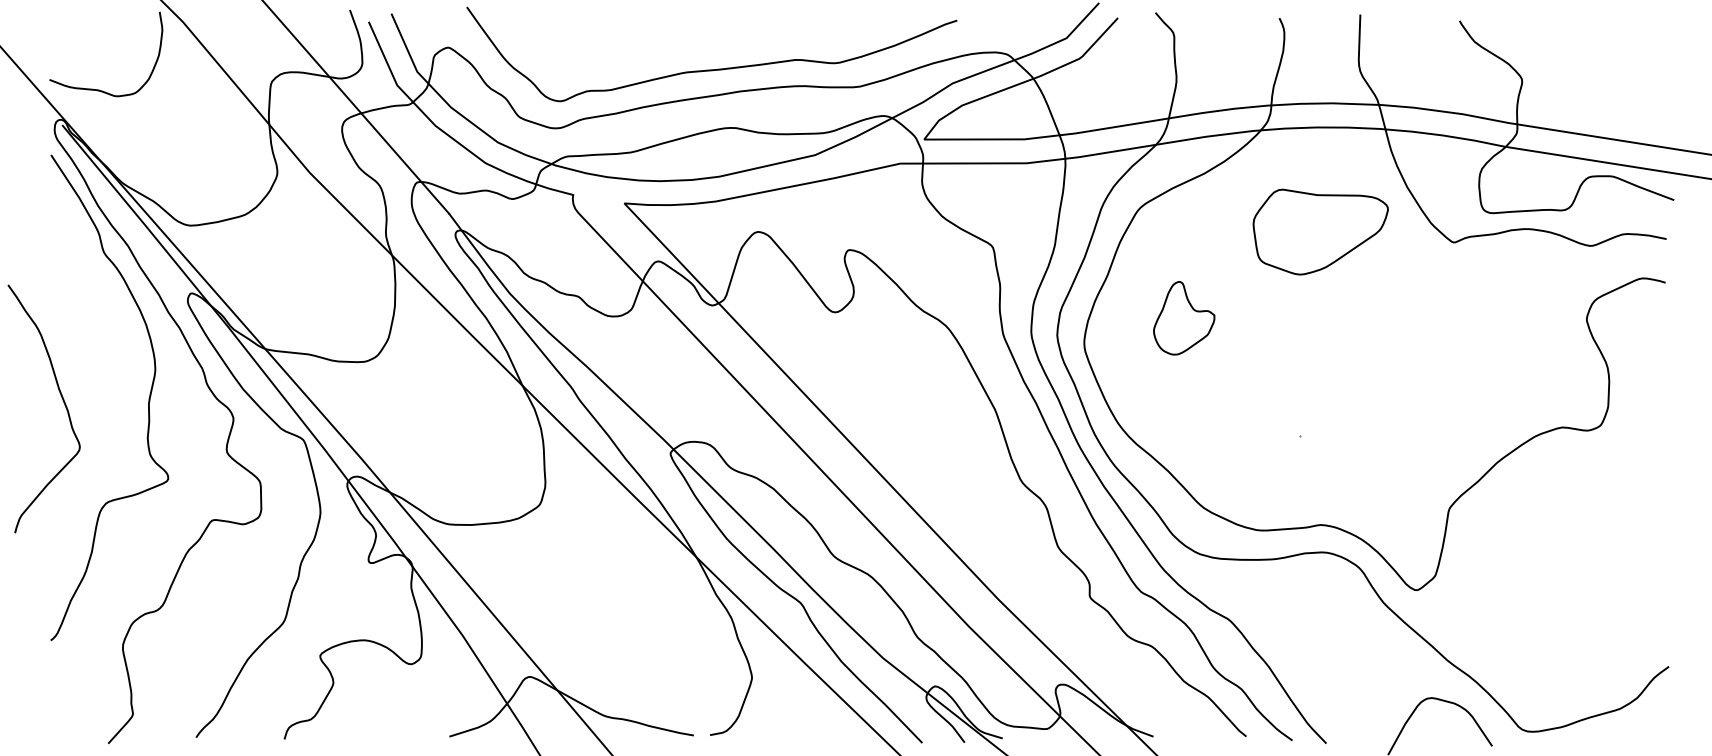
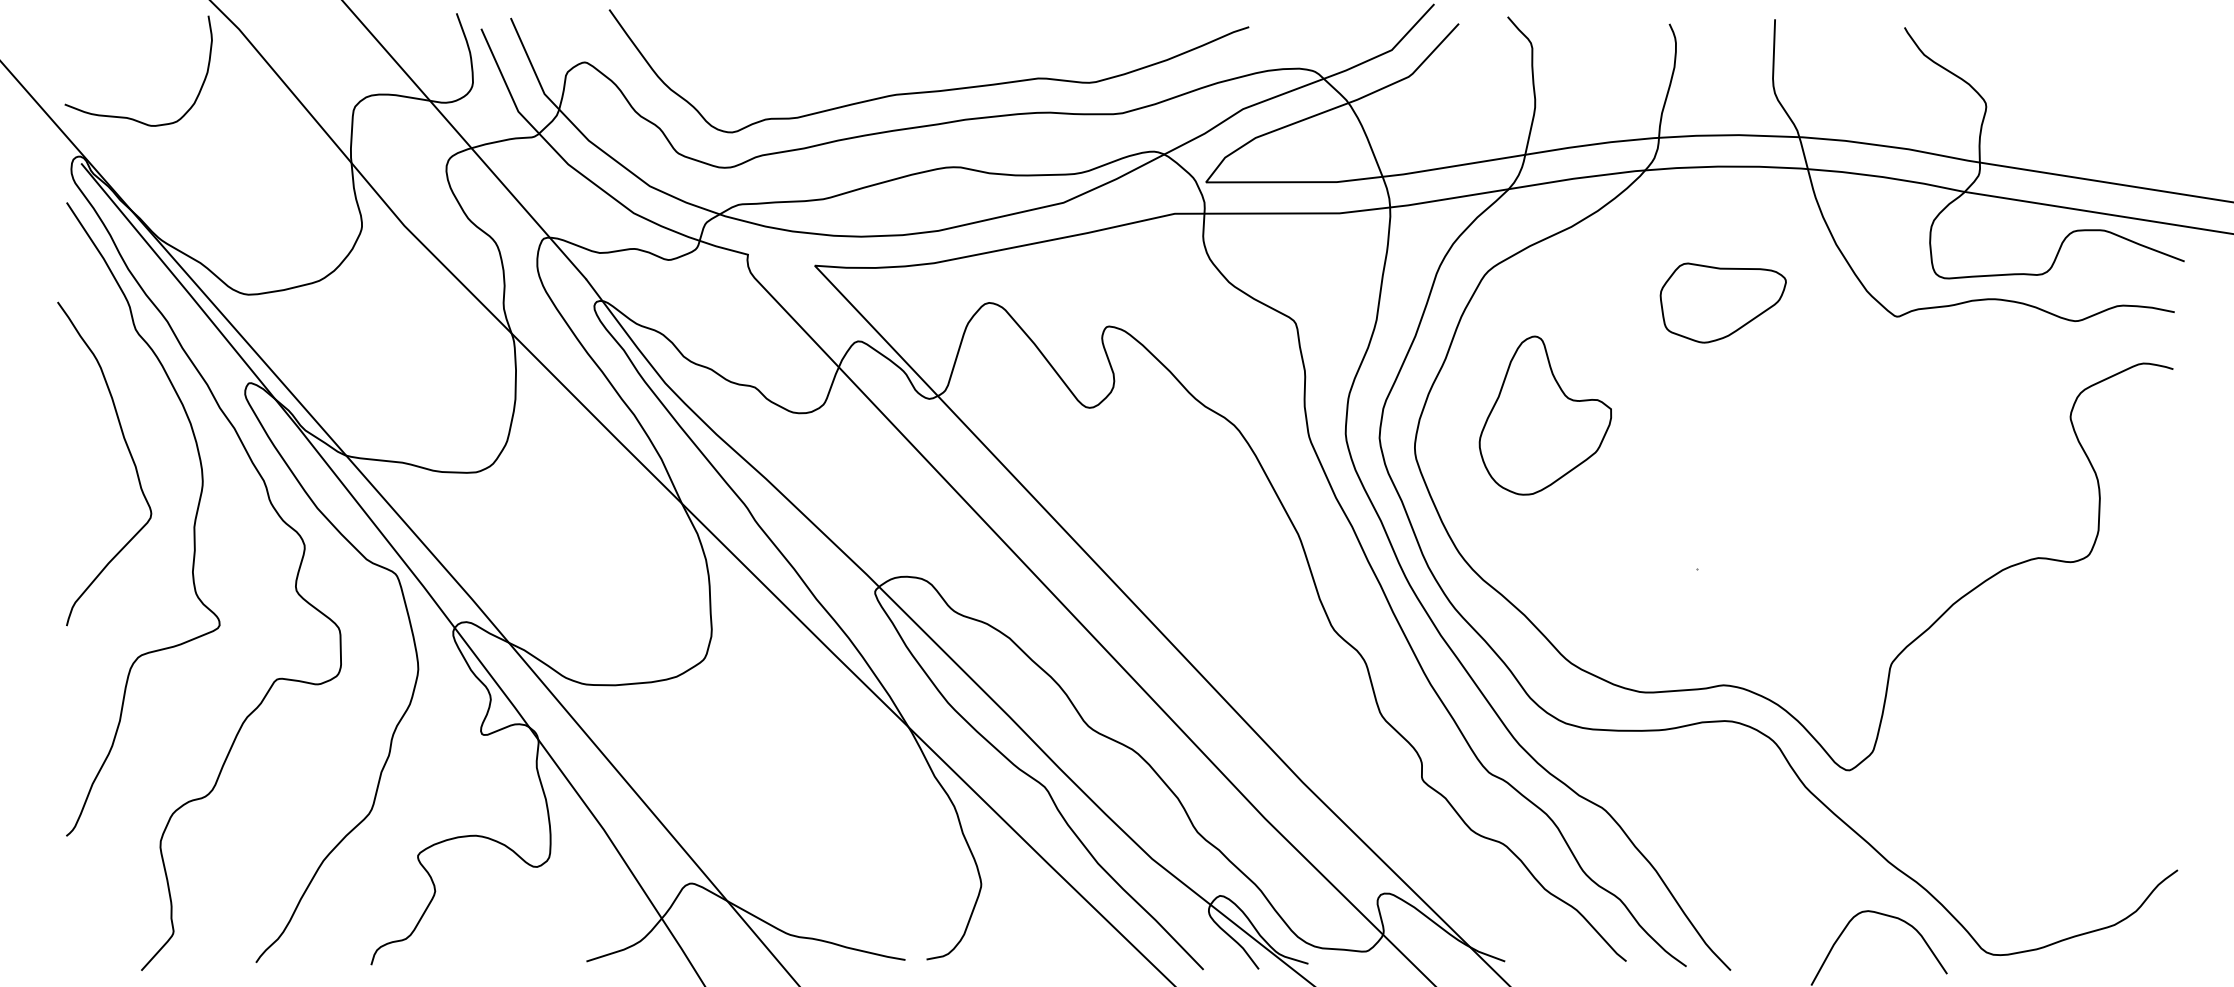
part: (1320, 231) -> (1722, 302), size x0.71
part: (1183, 318) -> (1544, 415), size x1.67
curve: (63, 401) -> (129, 454), moved

